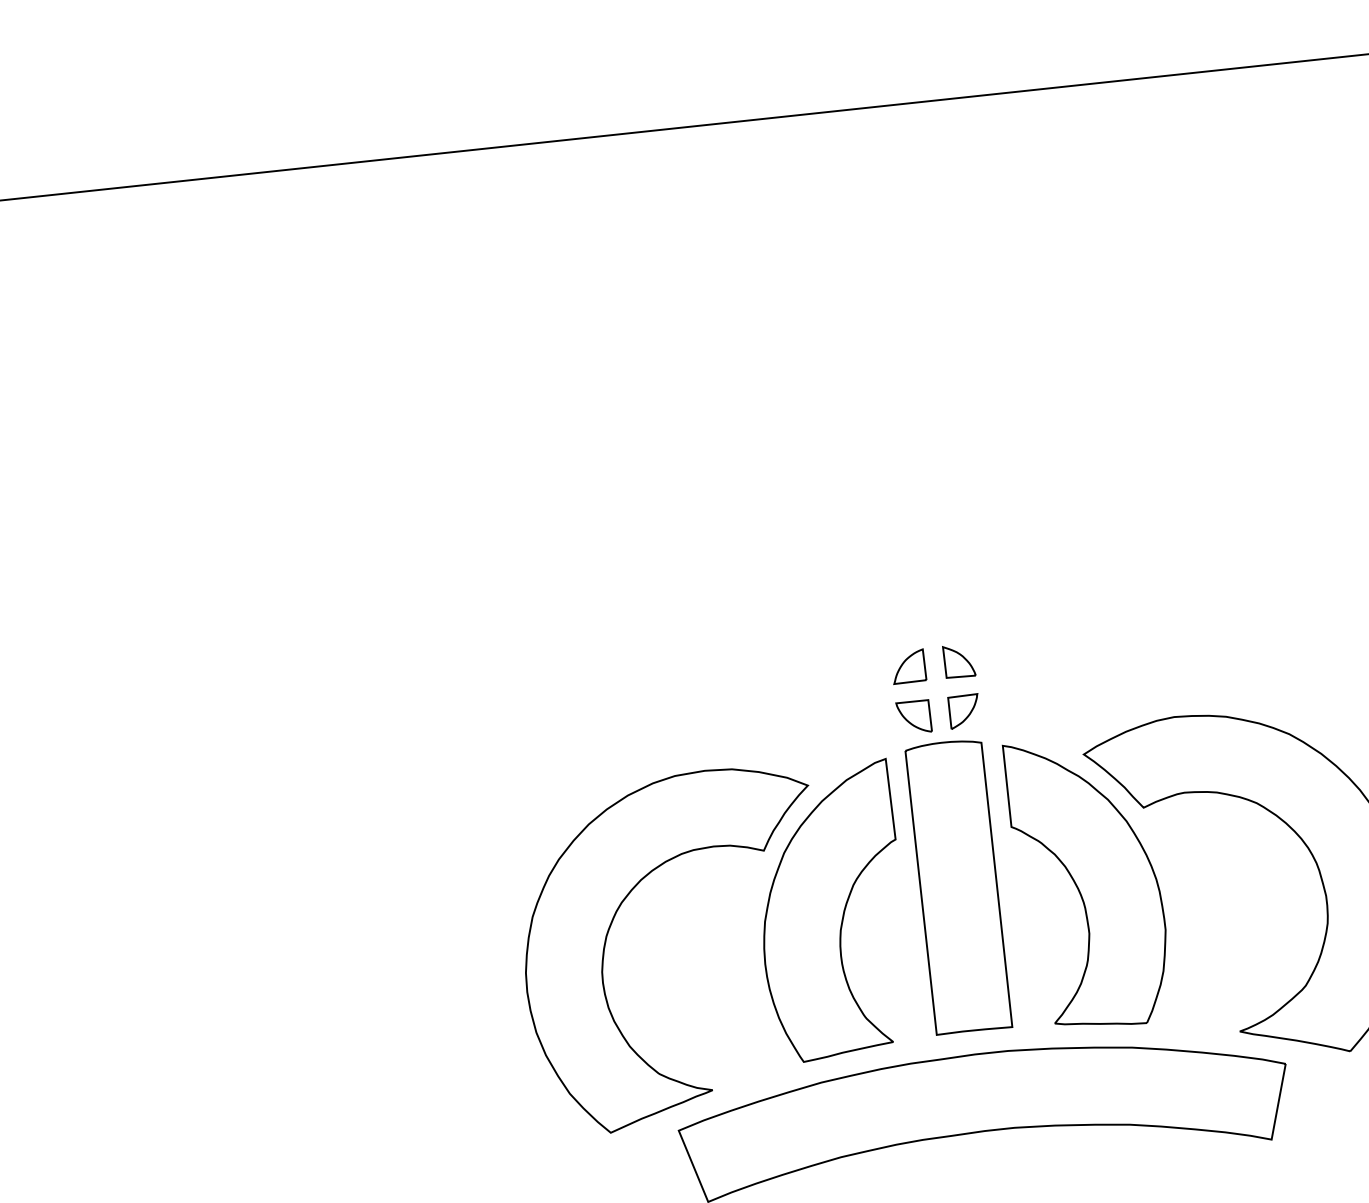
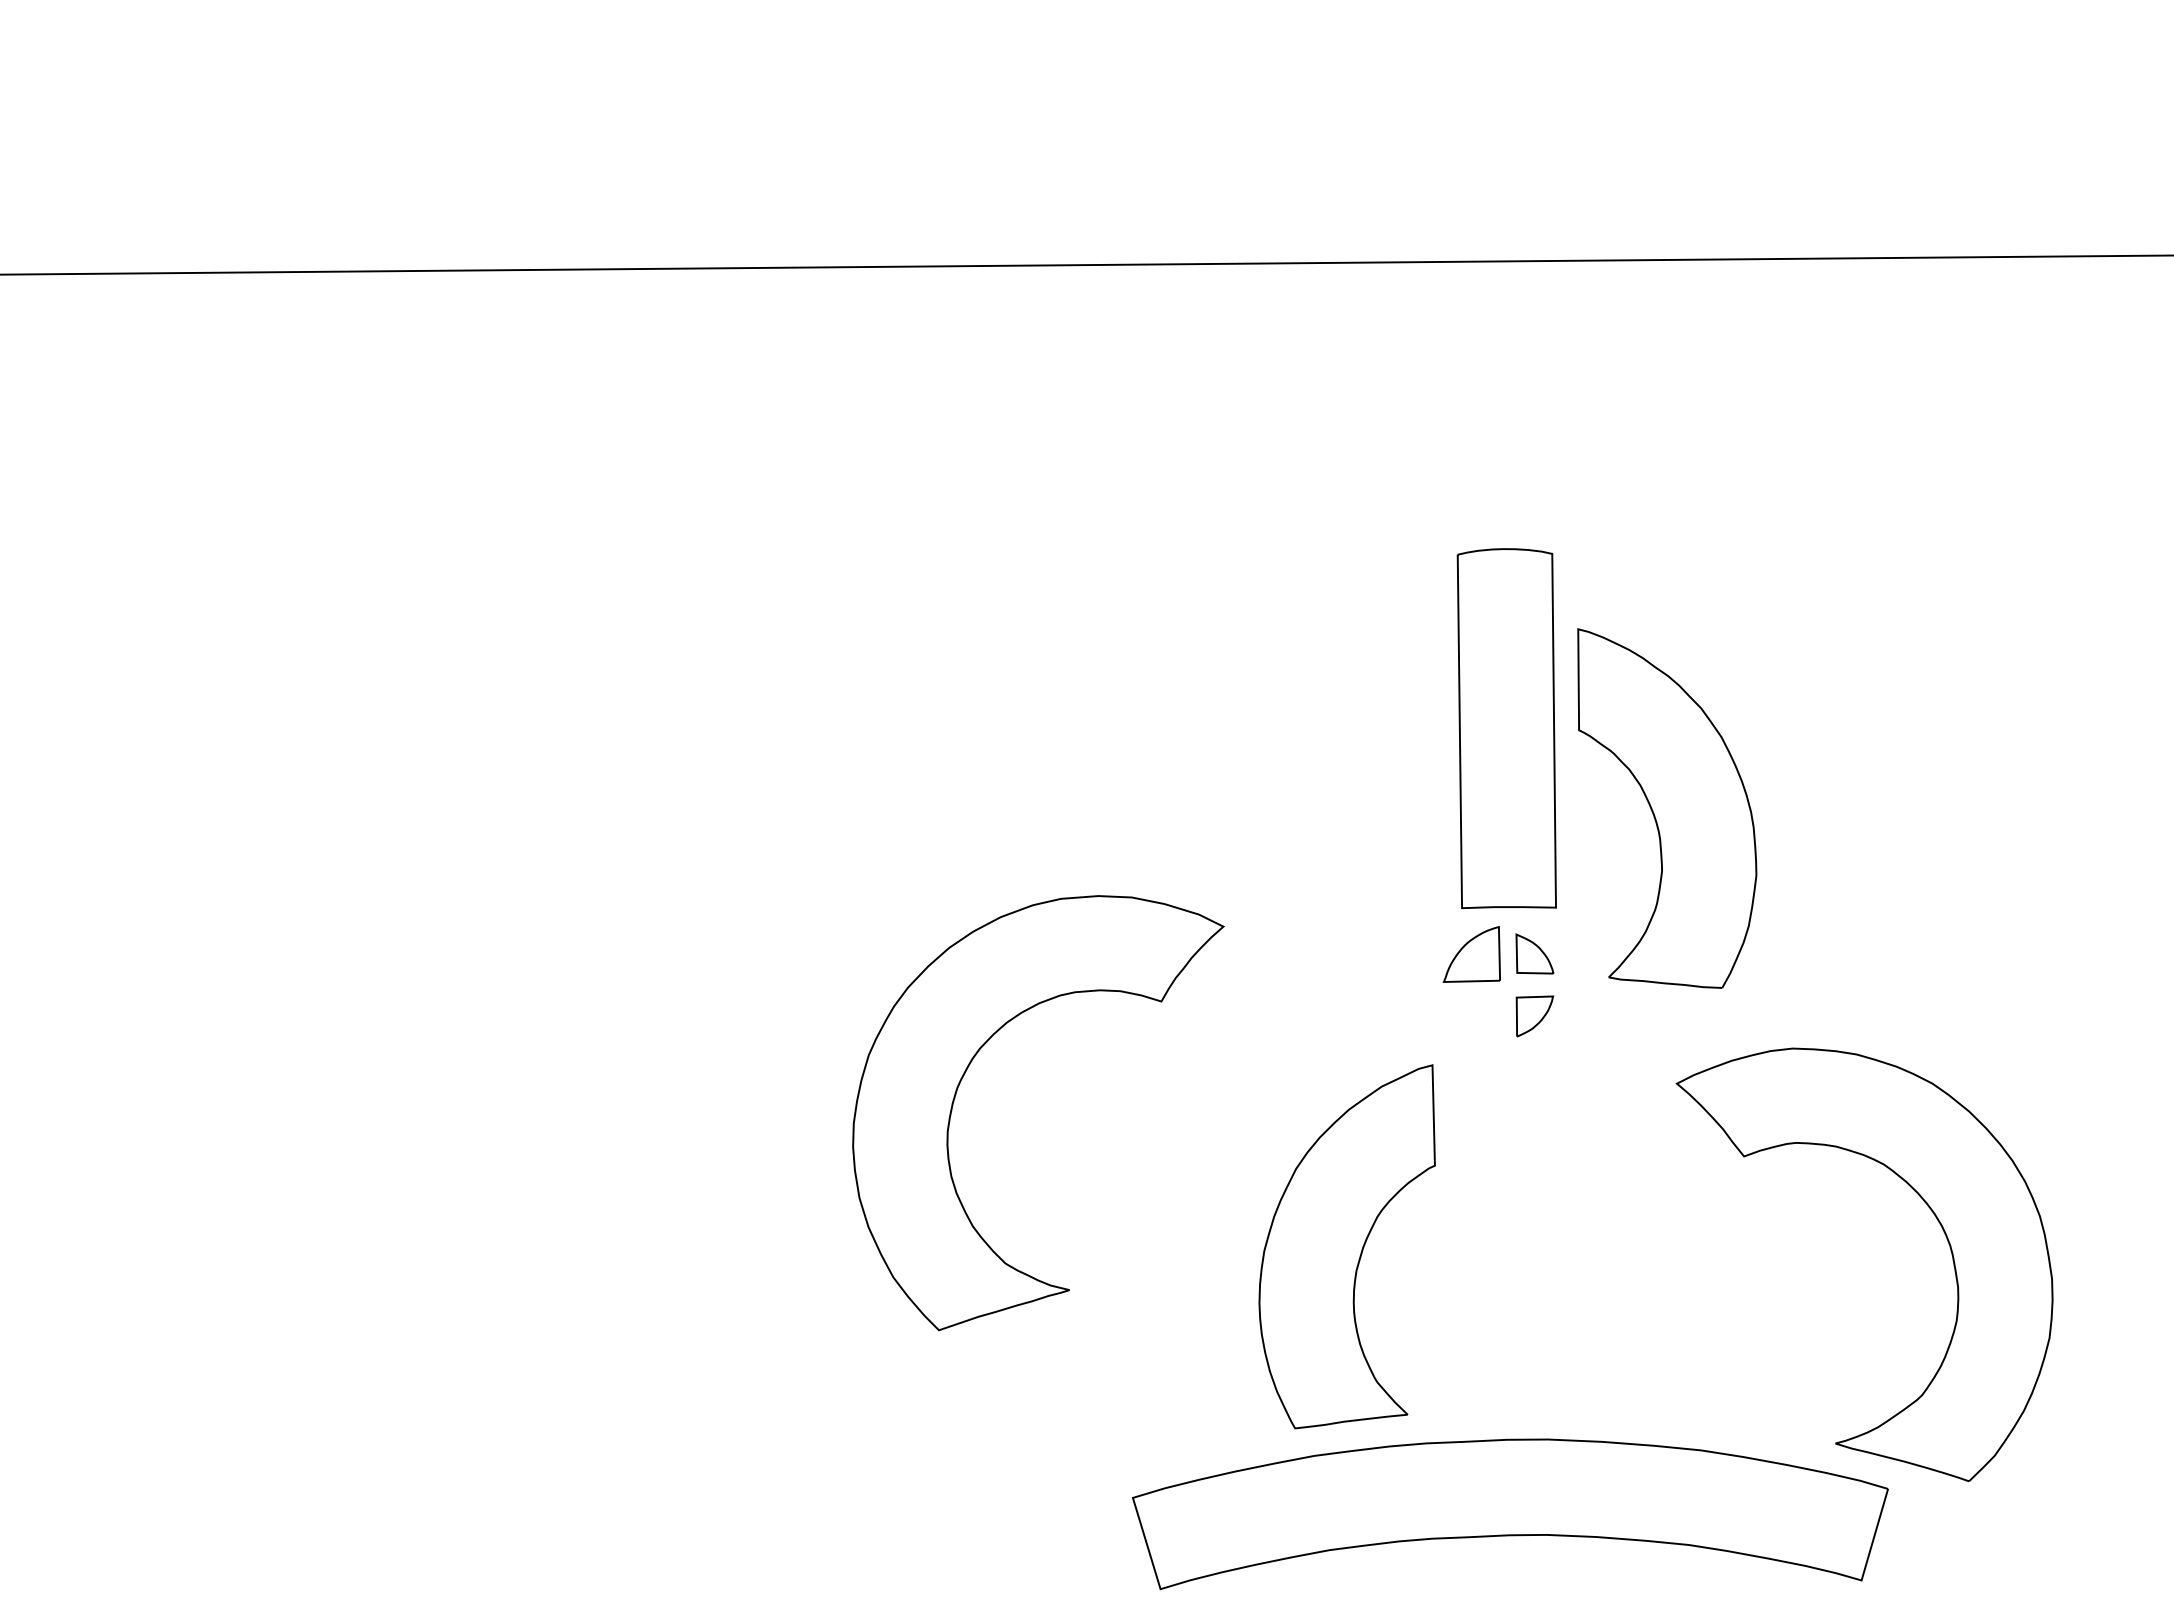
part: (909, 666) -> (1472, 954), size x1.4
part: (914, 717) -> (1472, 1017), removed
part: (1088, 882) -> (1667, 808), moved
part: (958, 886) -> (1506, 728), moved
part: (611, 925) -> (964, 1075), moved

